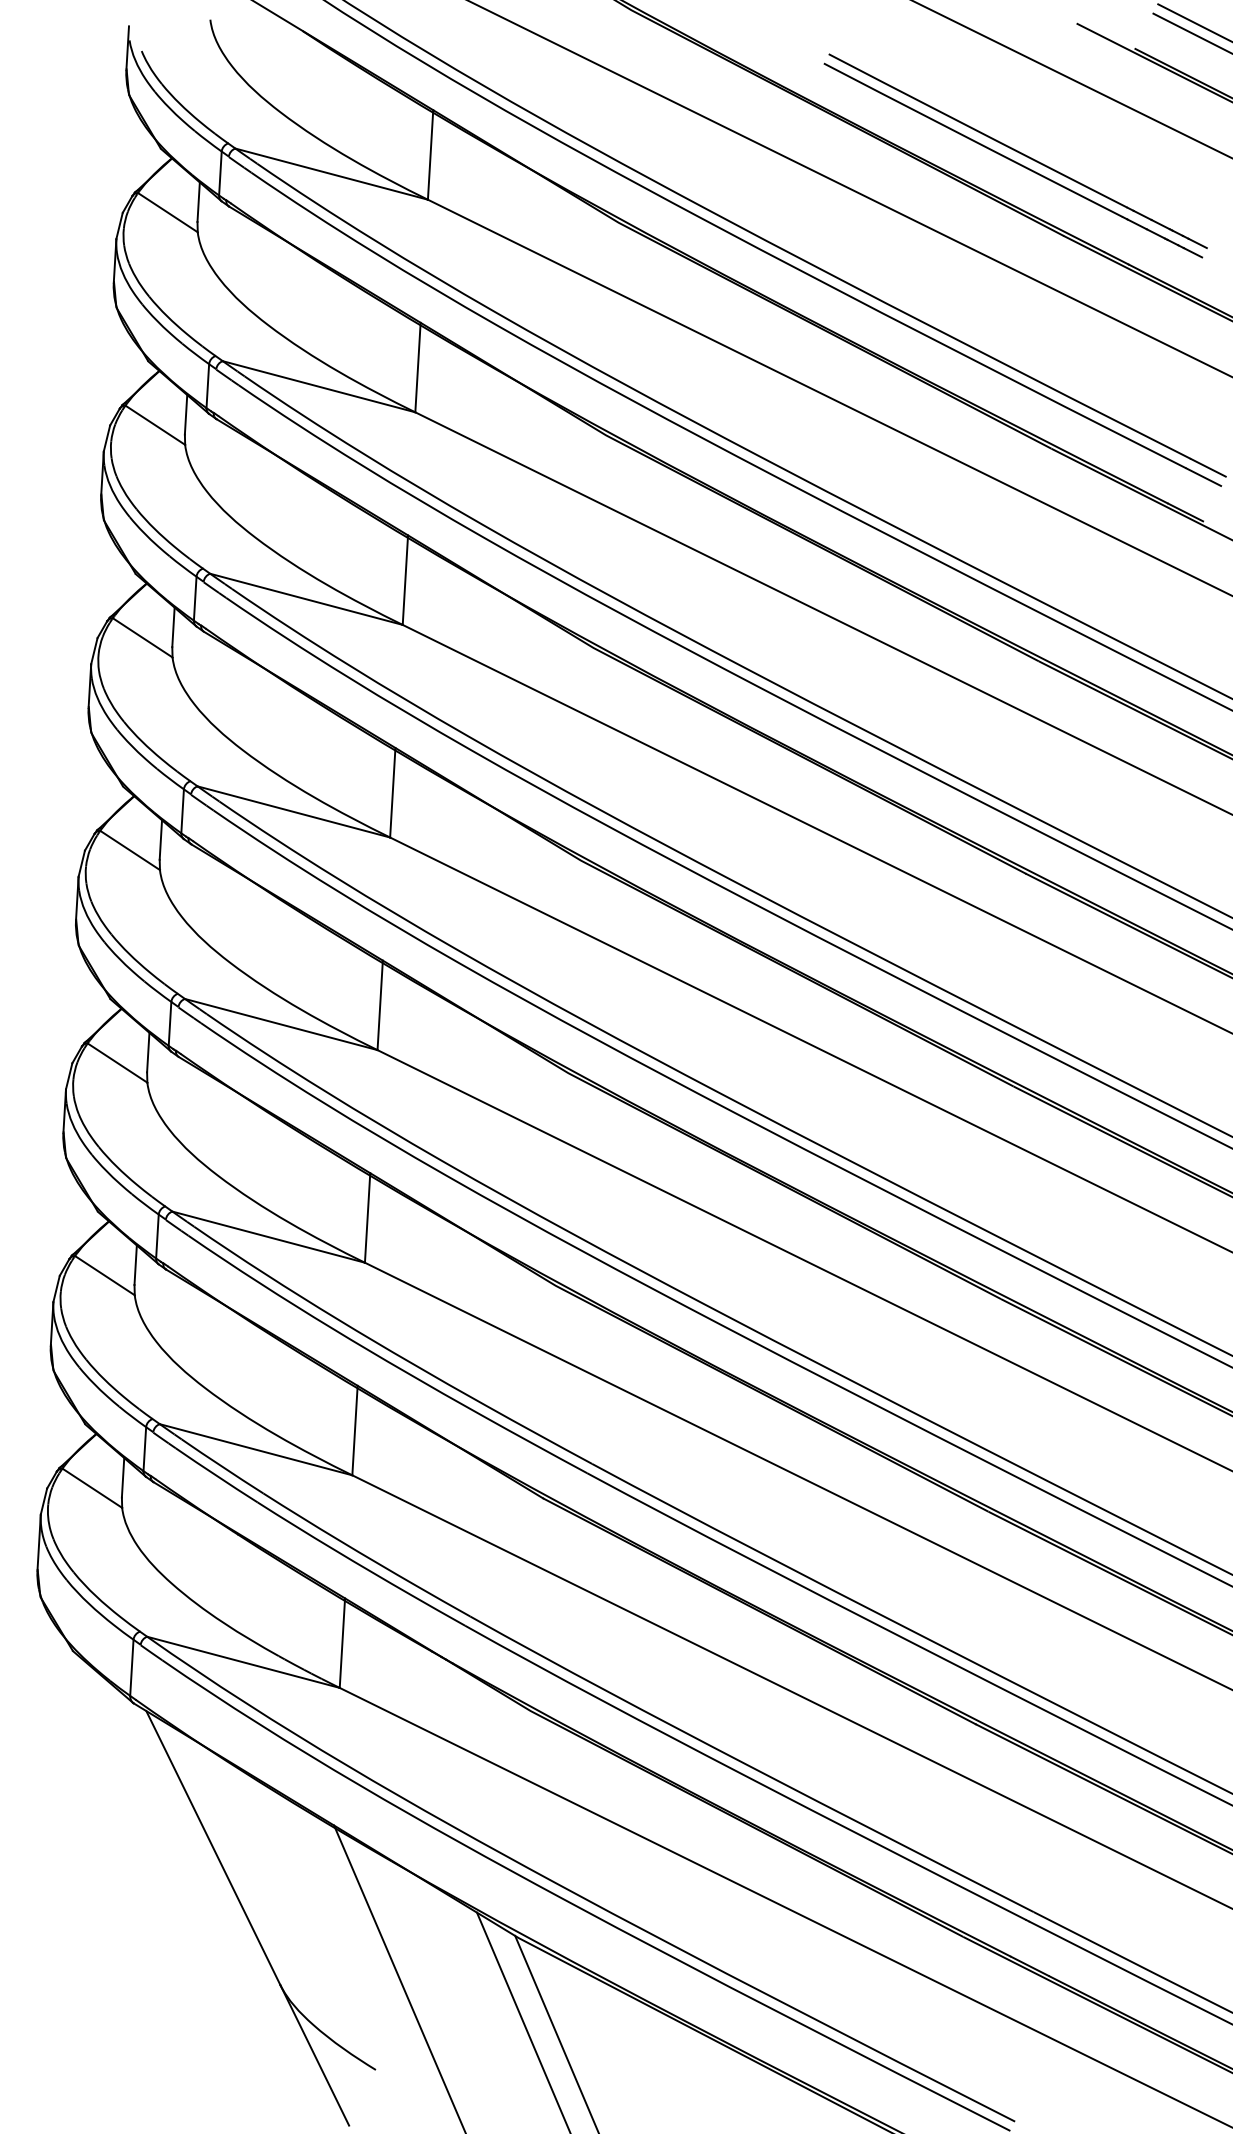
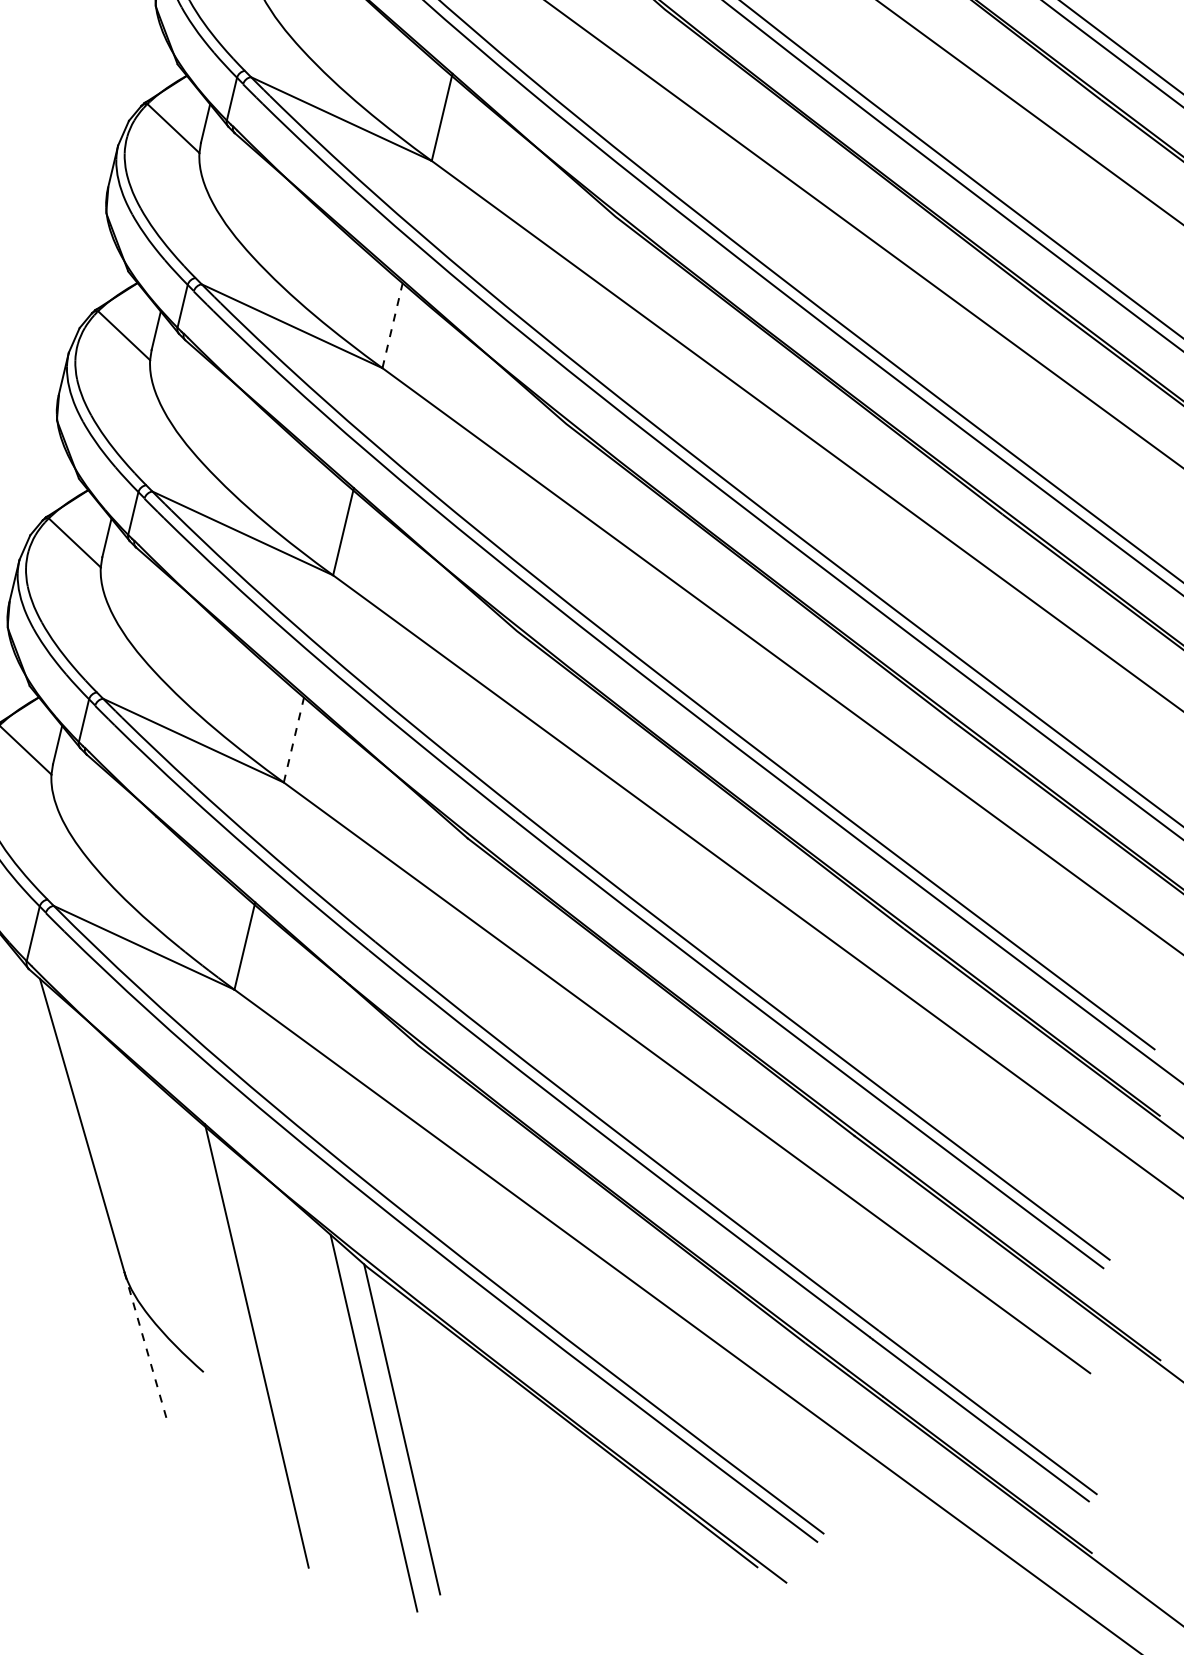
line: (380, 1005) -> (393, 324), solid -> dashed
line: (355, 1430) -> (294, 738), solid -> dashed
line: (314, 2055) -> (145, 1347), solid -> dashed

